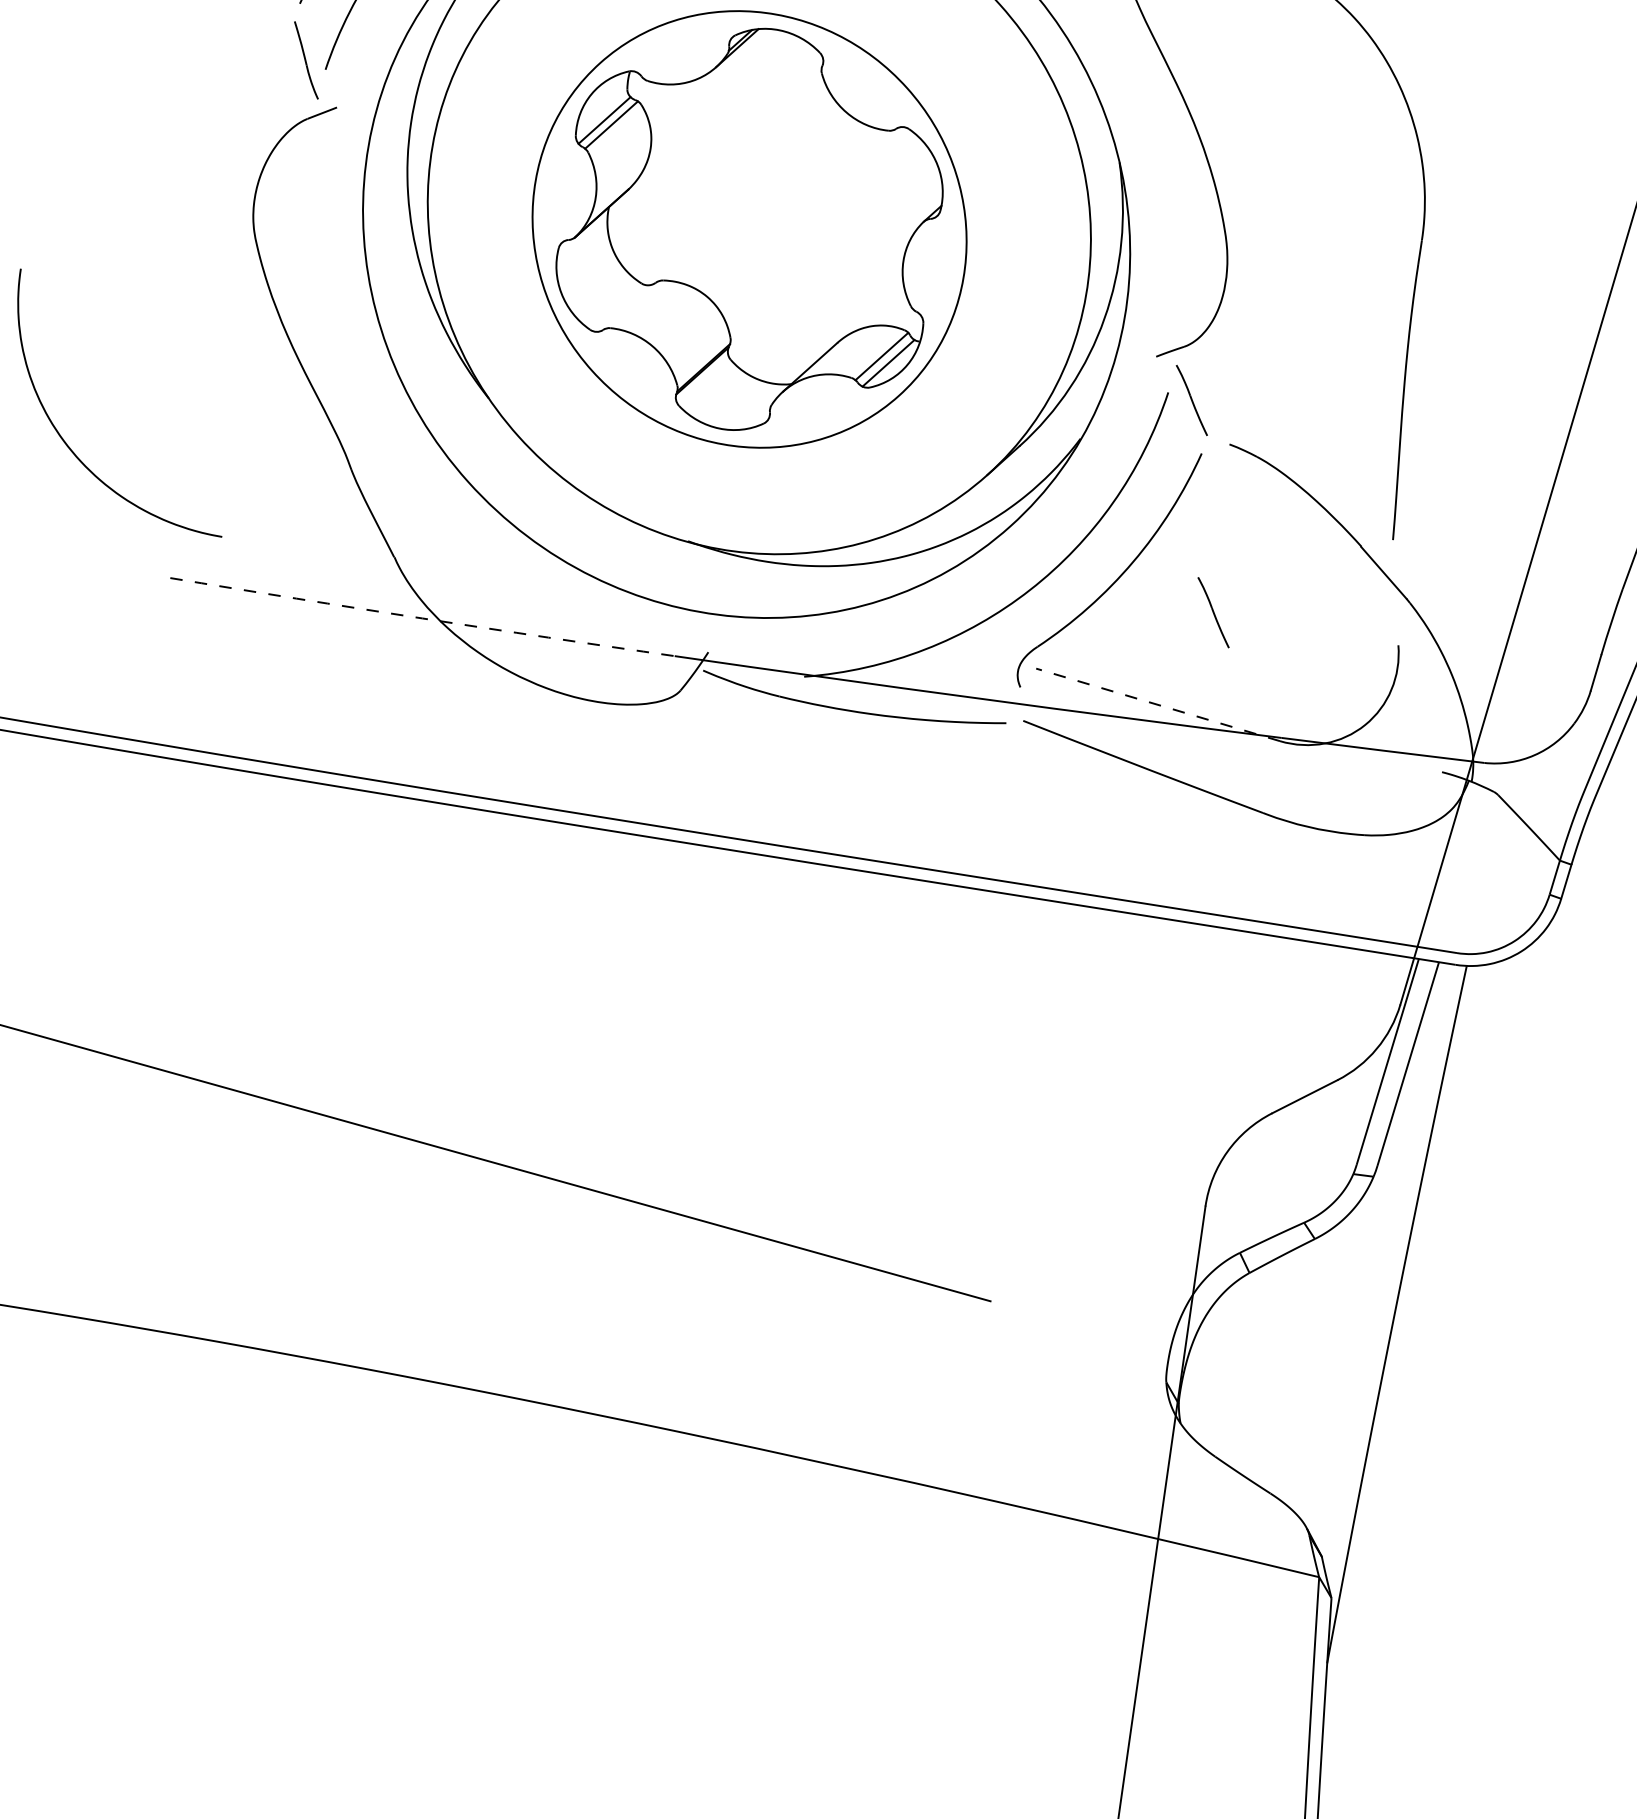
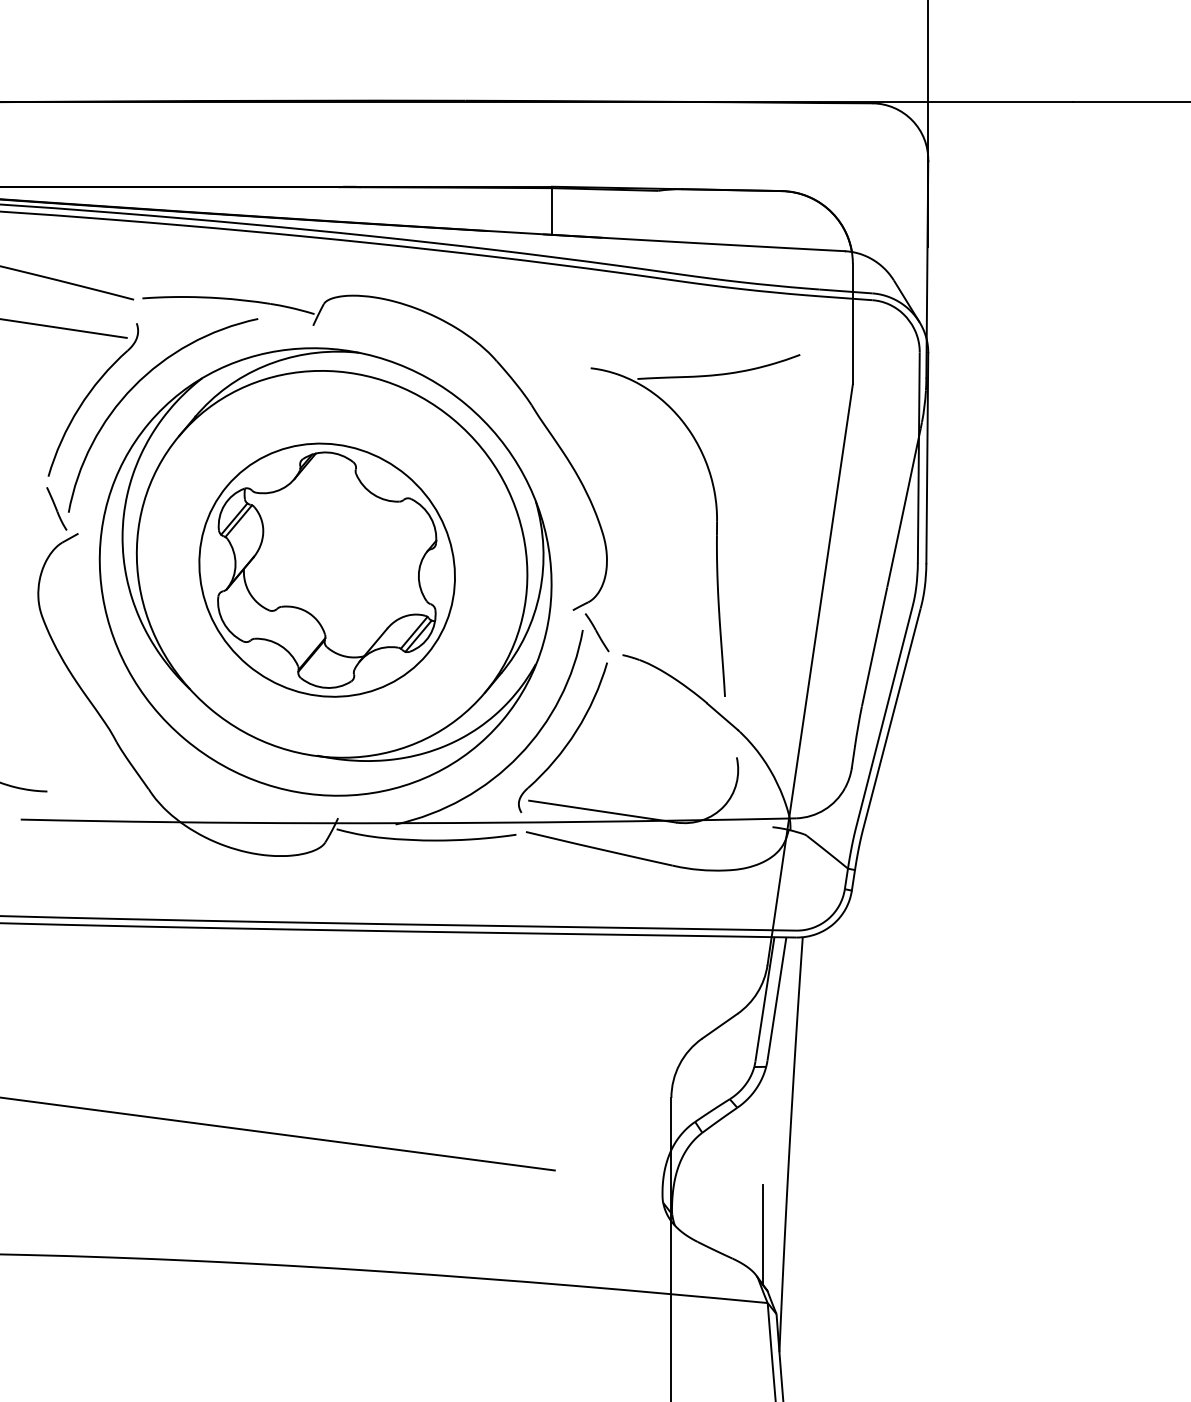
line: (1212, 612) -> (626, 753), removed
arc: (421, 618) -> (169, 822), dashed -> solid
line: (1157, 704) -> (602, 811), dashed -> solid
line: (1328, 1460) -> (763, 1234), added

